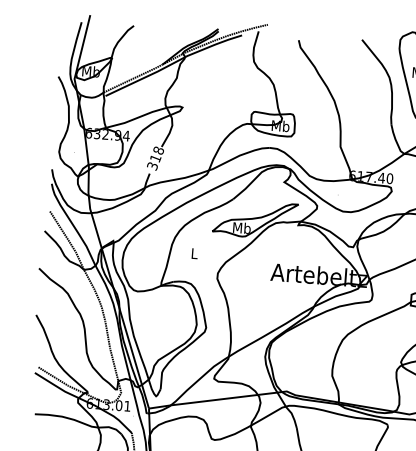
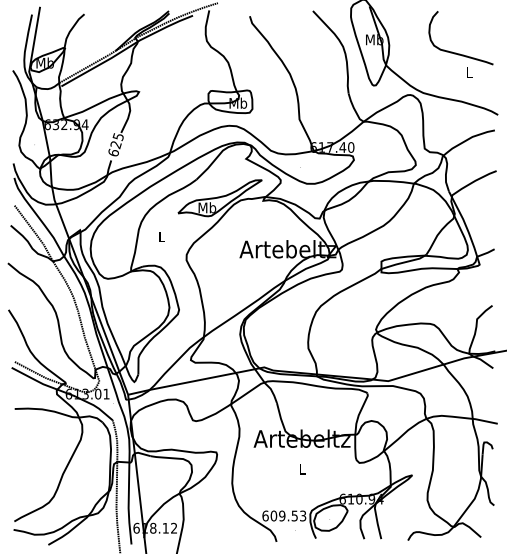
text: (155, 159) -> (115, 145), 318 -> 625

